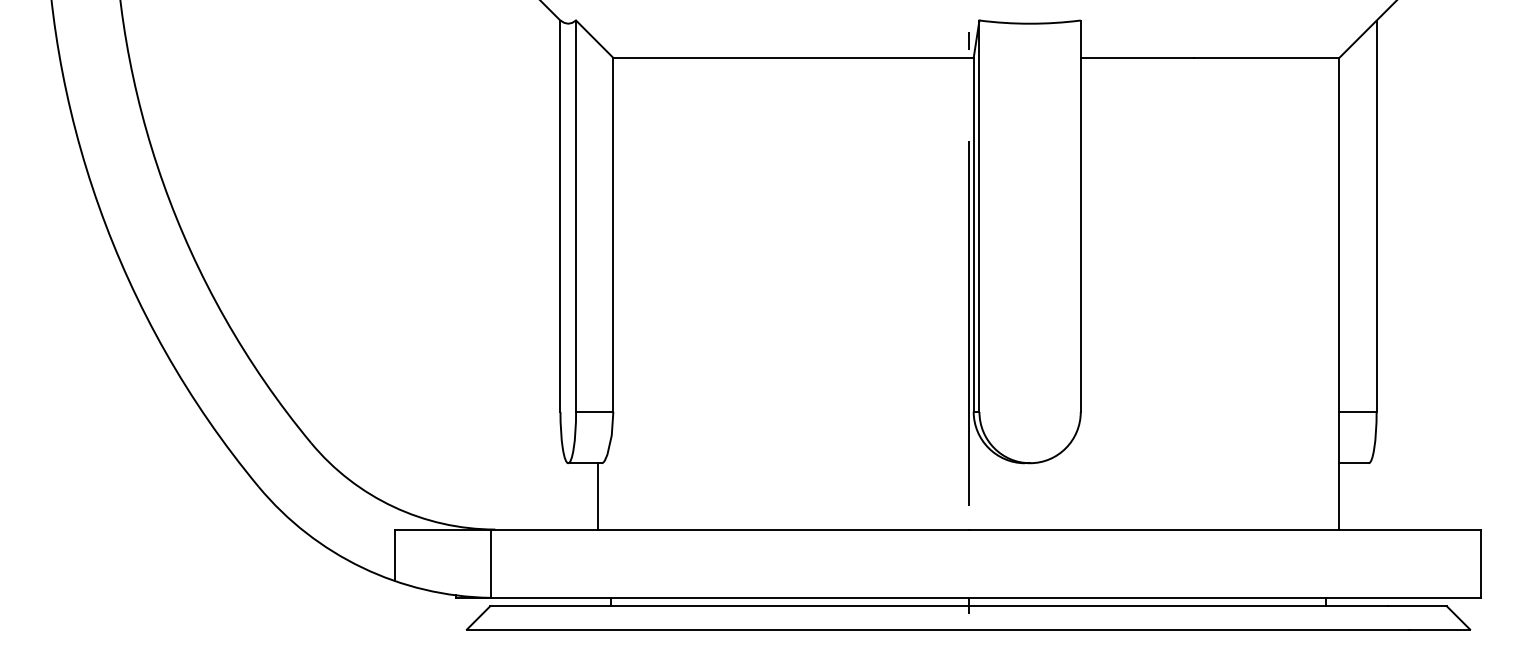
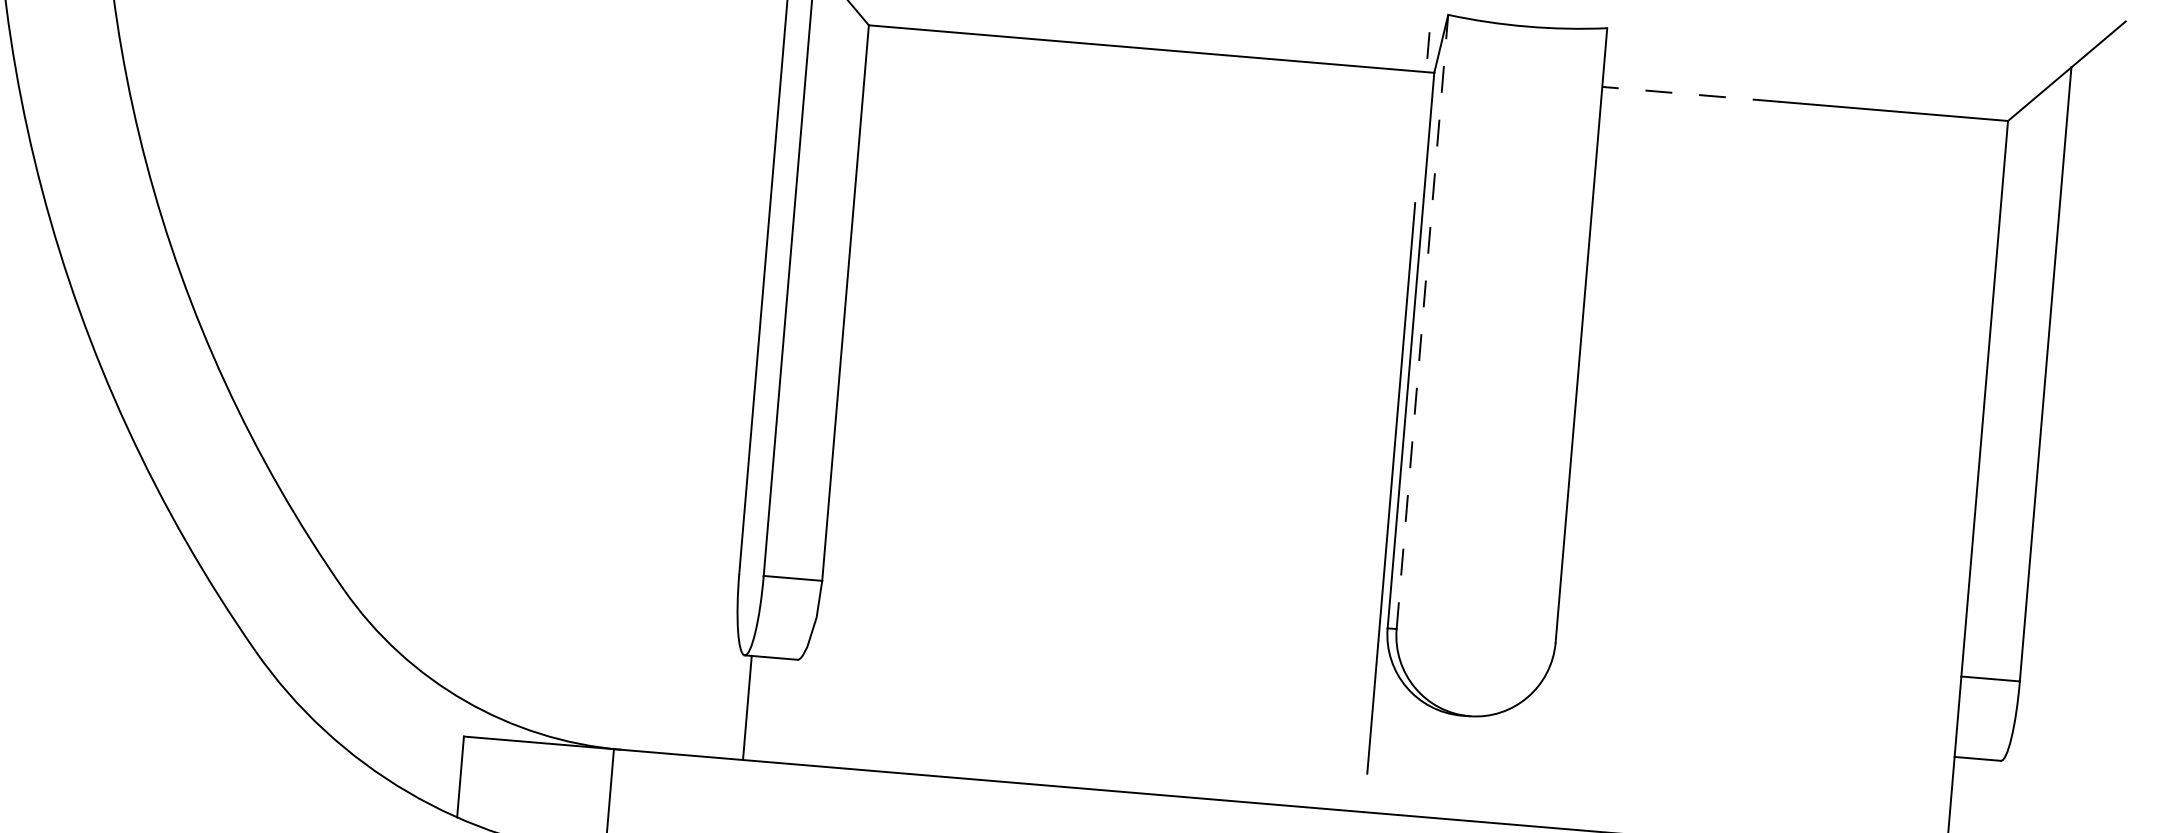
line: (1136, 57) -> (1689, 93), solid -> dashed
line: (979, 216) -> (1422, 322), solid -> dashed
line: (597, 496) -> (746, 708), moved

